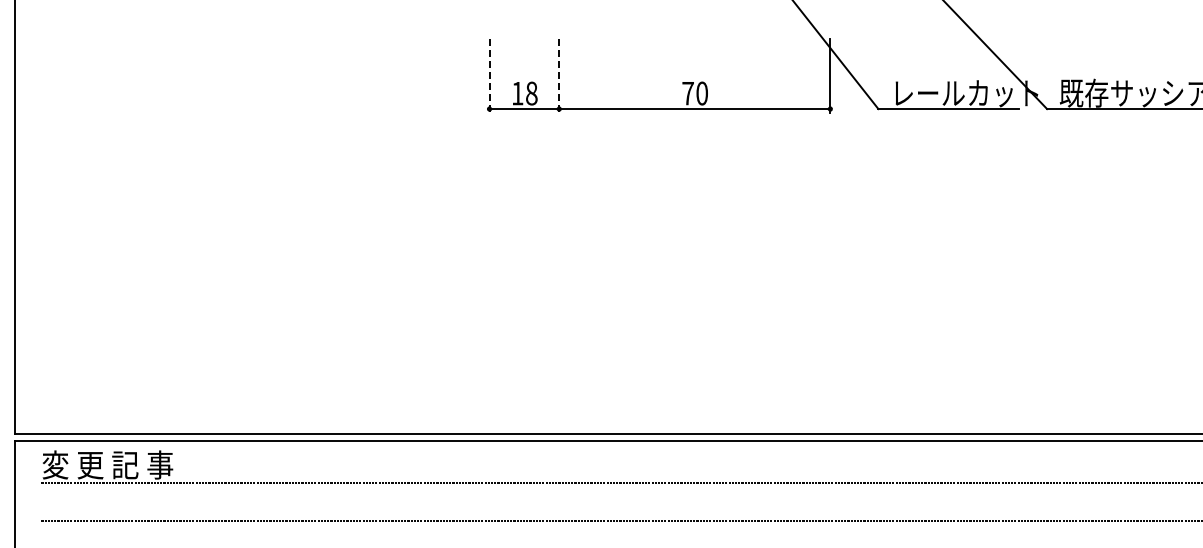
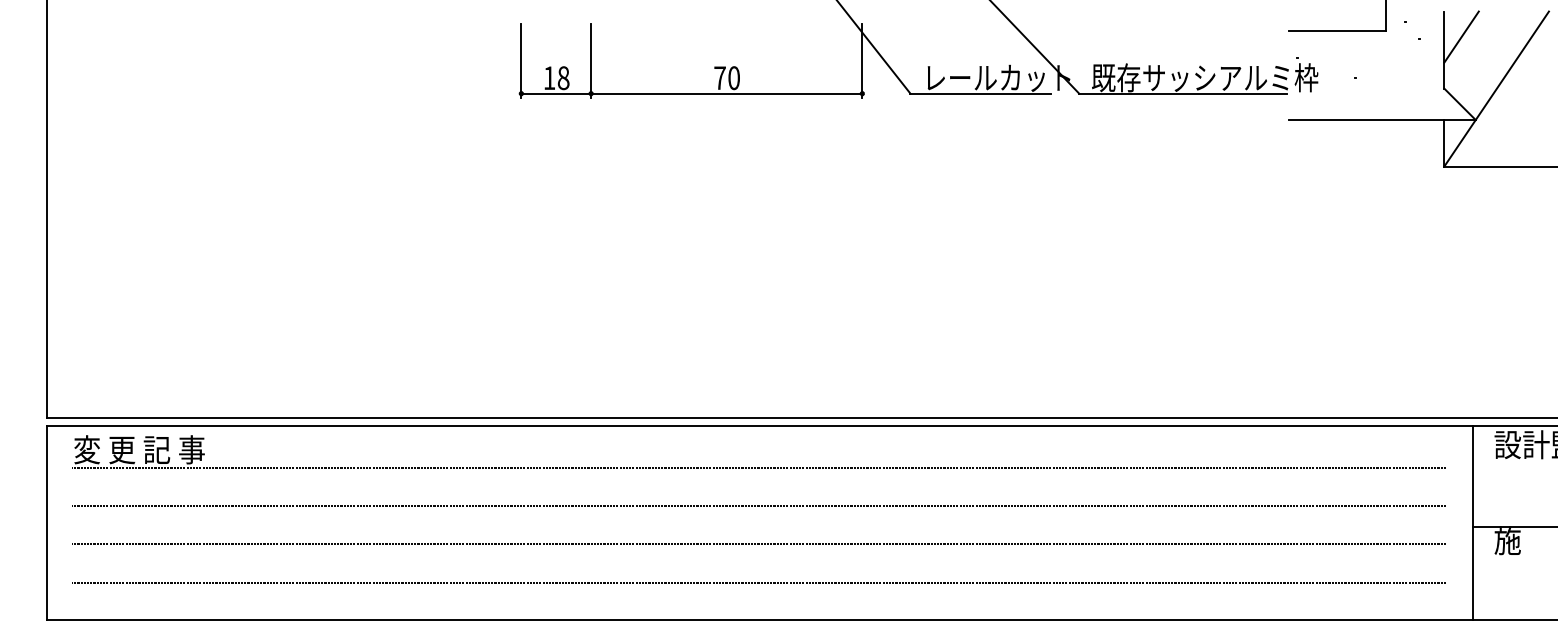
line: (489, 75) -> (521, 60), dashed -> solid
line: (559, 75) -> (591, 60), dashed -> solid

